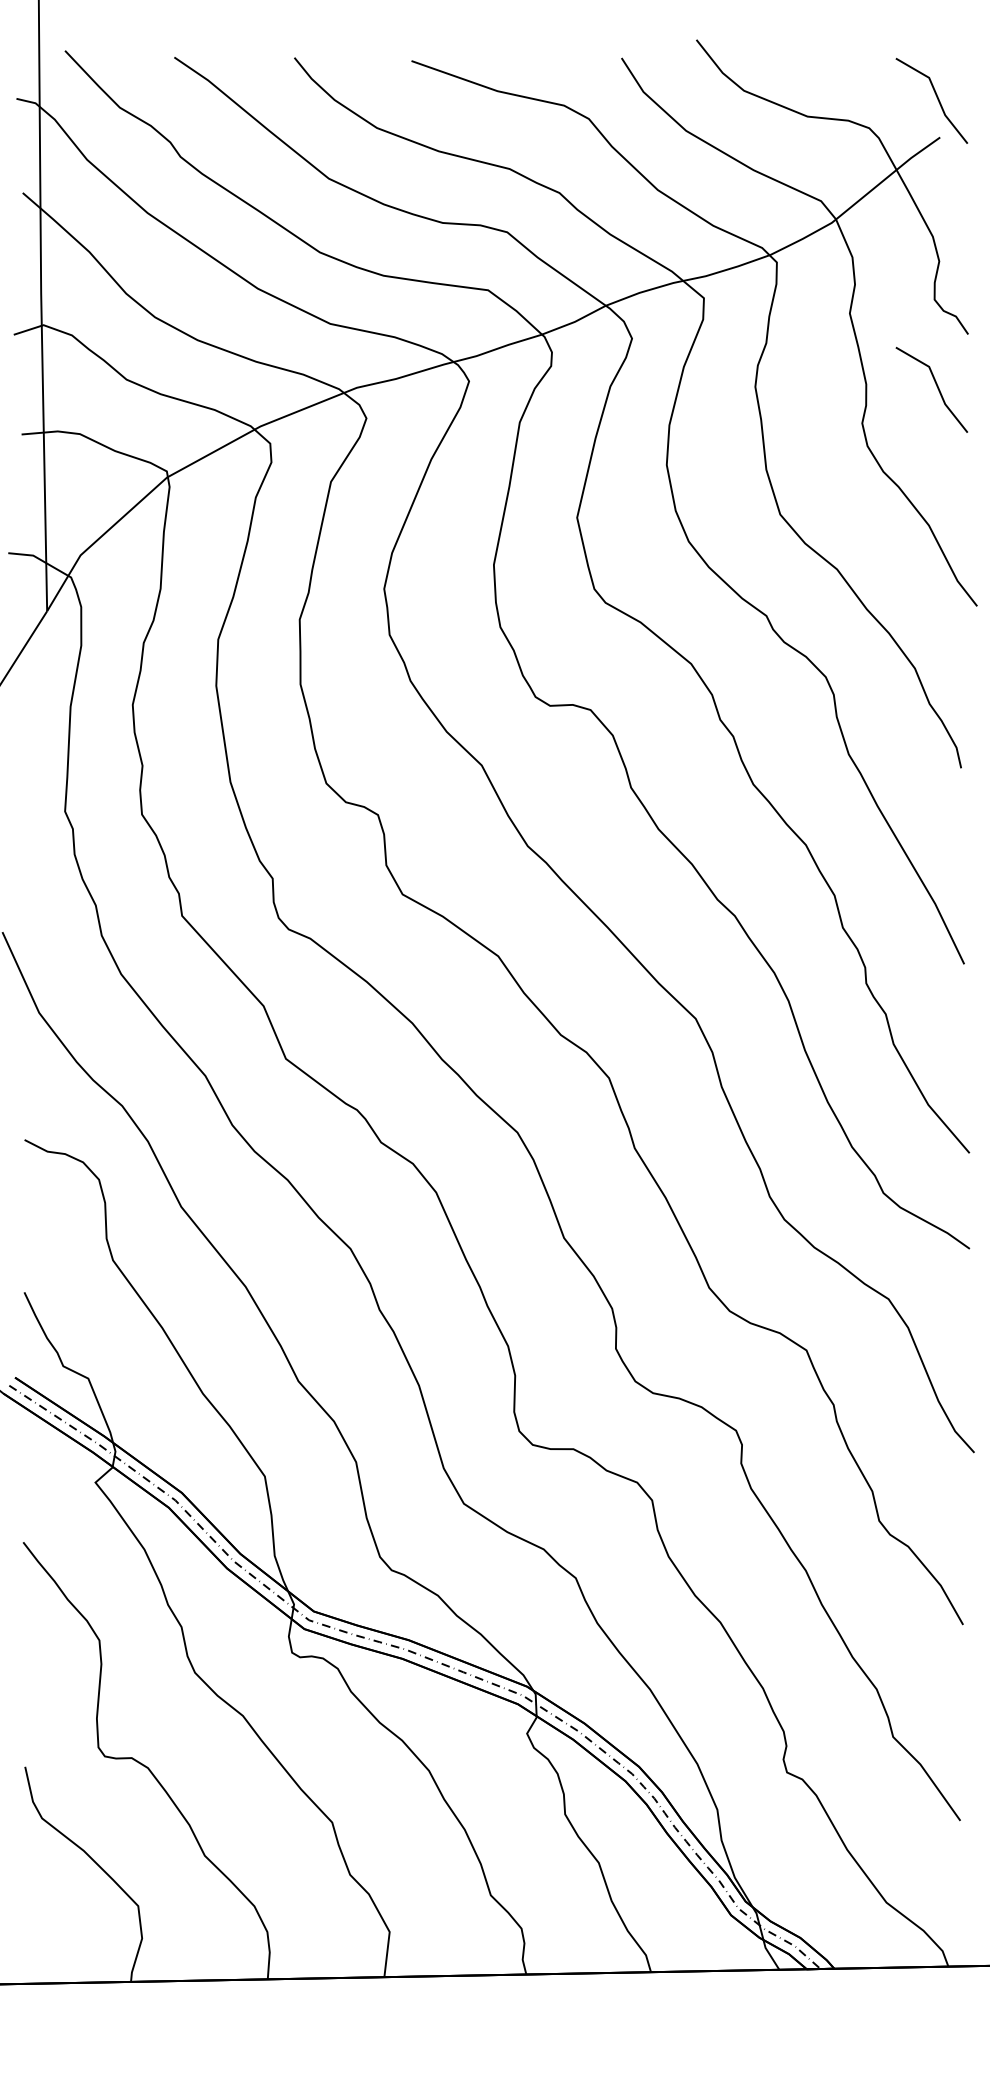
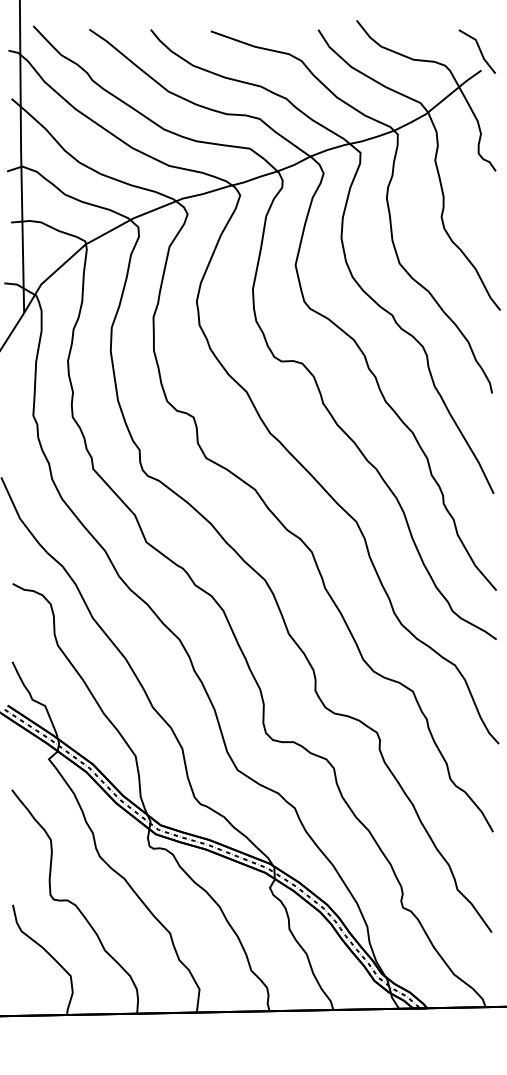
line: (936, 389) -> (479, 199), removed

